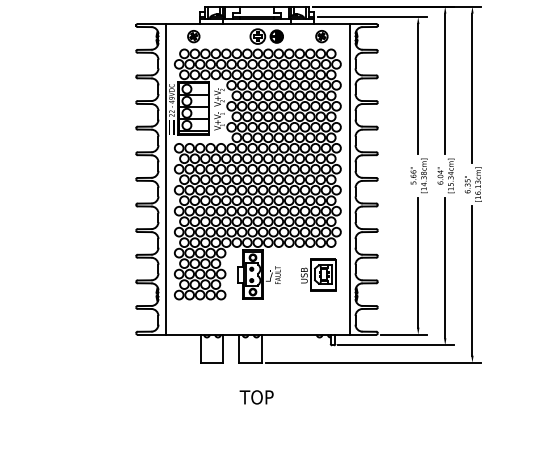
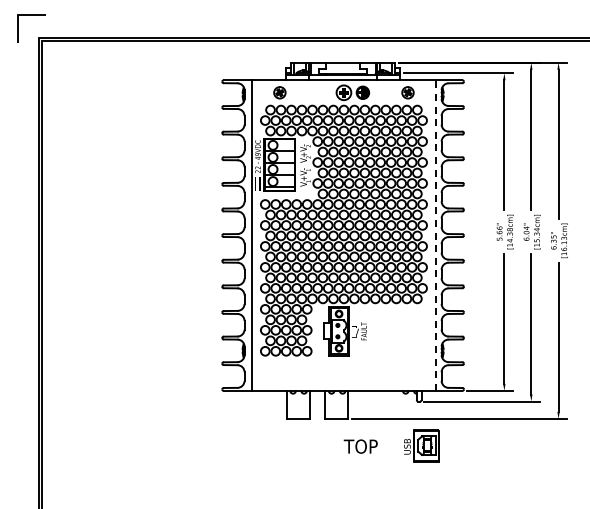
line: (350, 179) -> (436, 235), solid -> dashed
part: (318, 274) -> (421, 445), moved
text: (256, 397) -> (360, 446), moved

